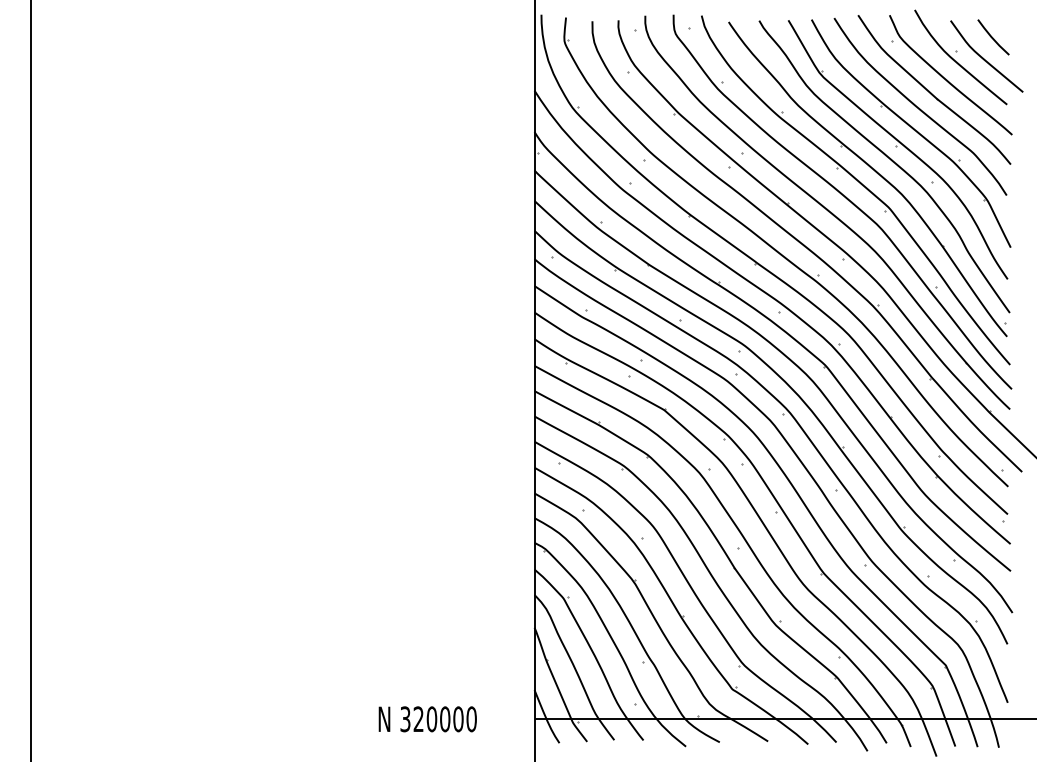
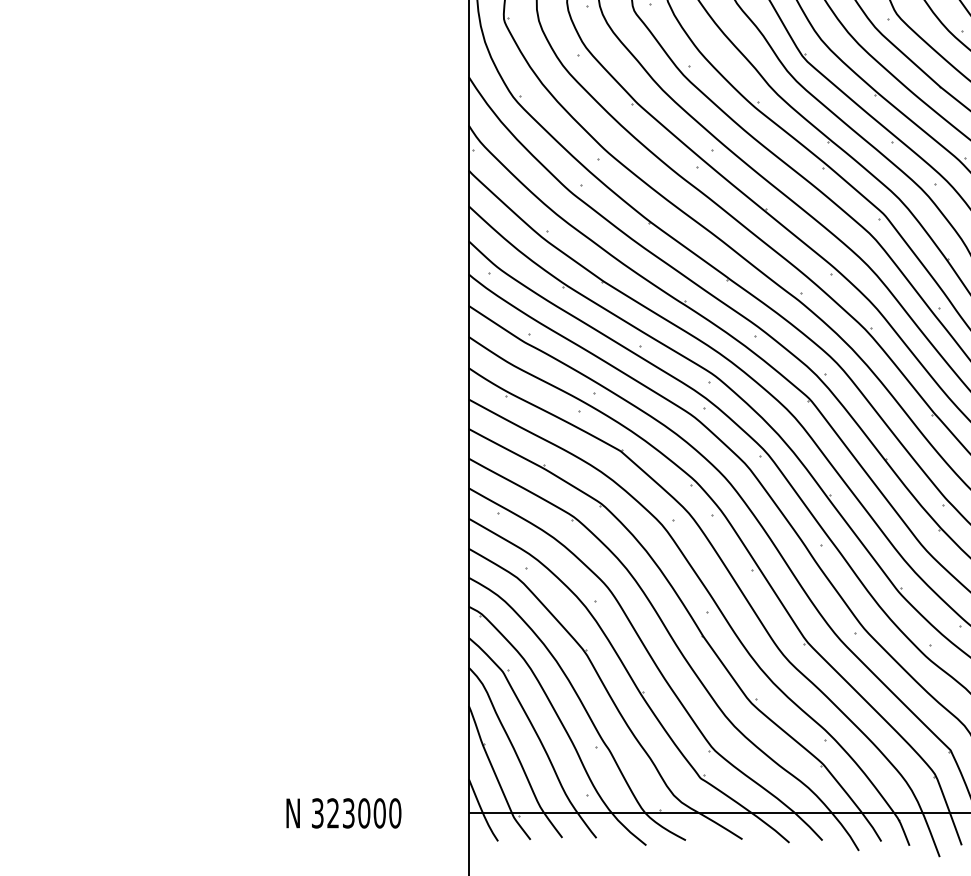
text: (431, 719) -> (348, 813), 320000 -> 323000

